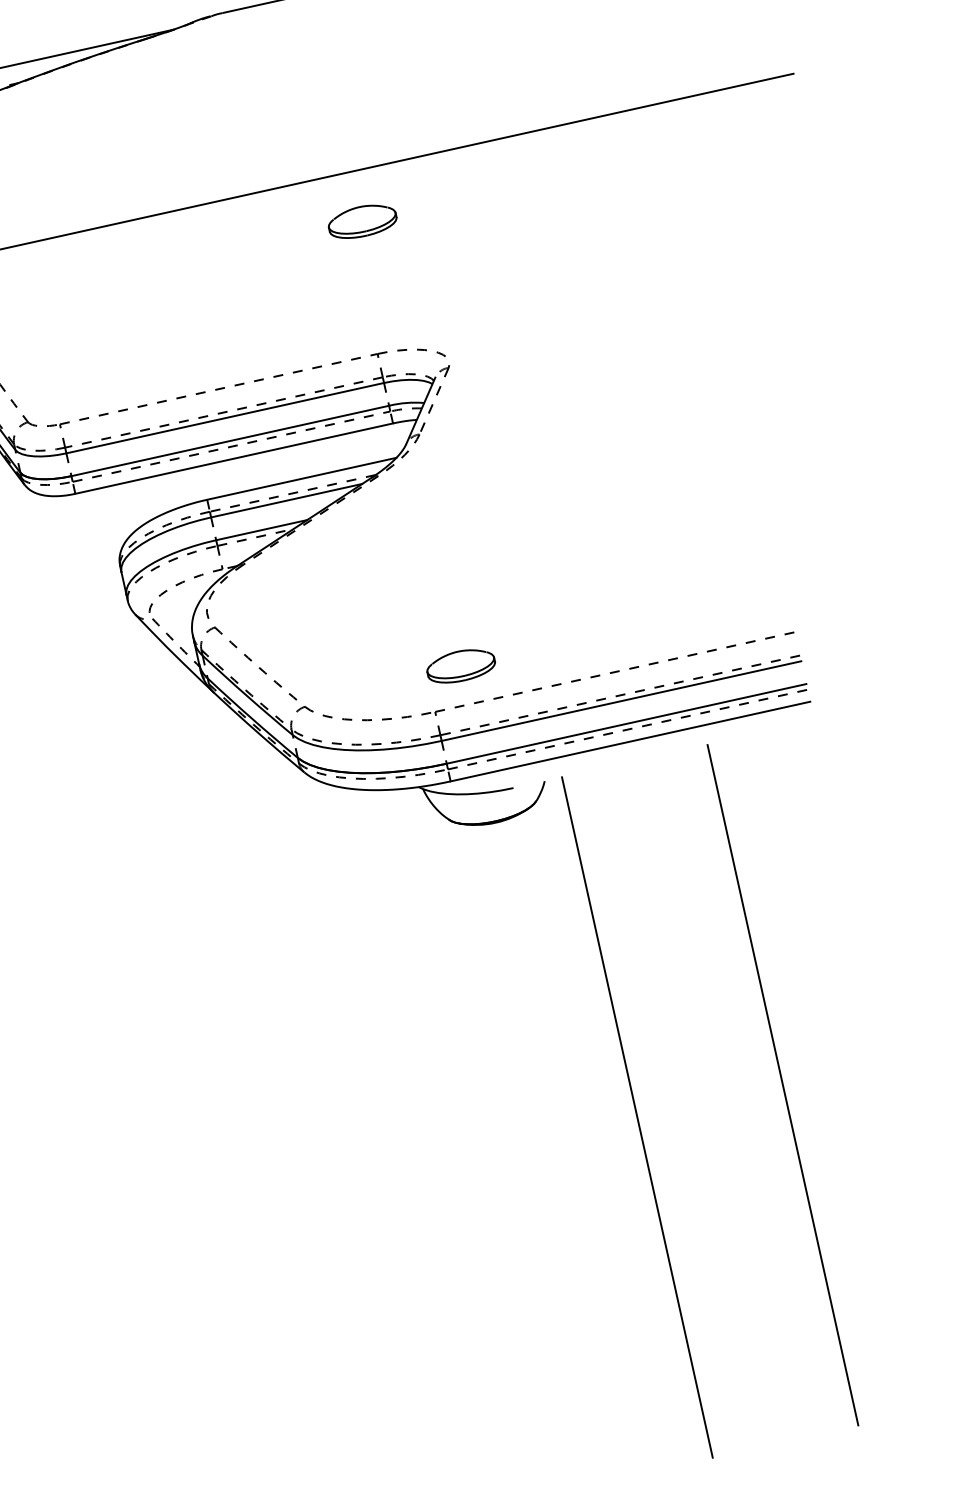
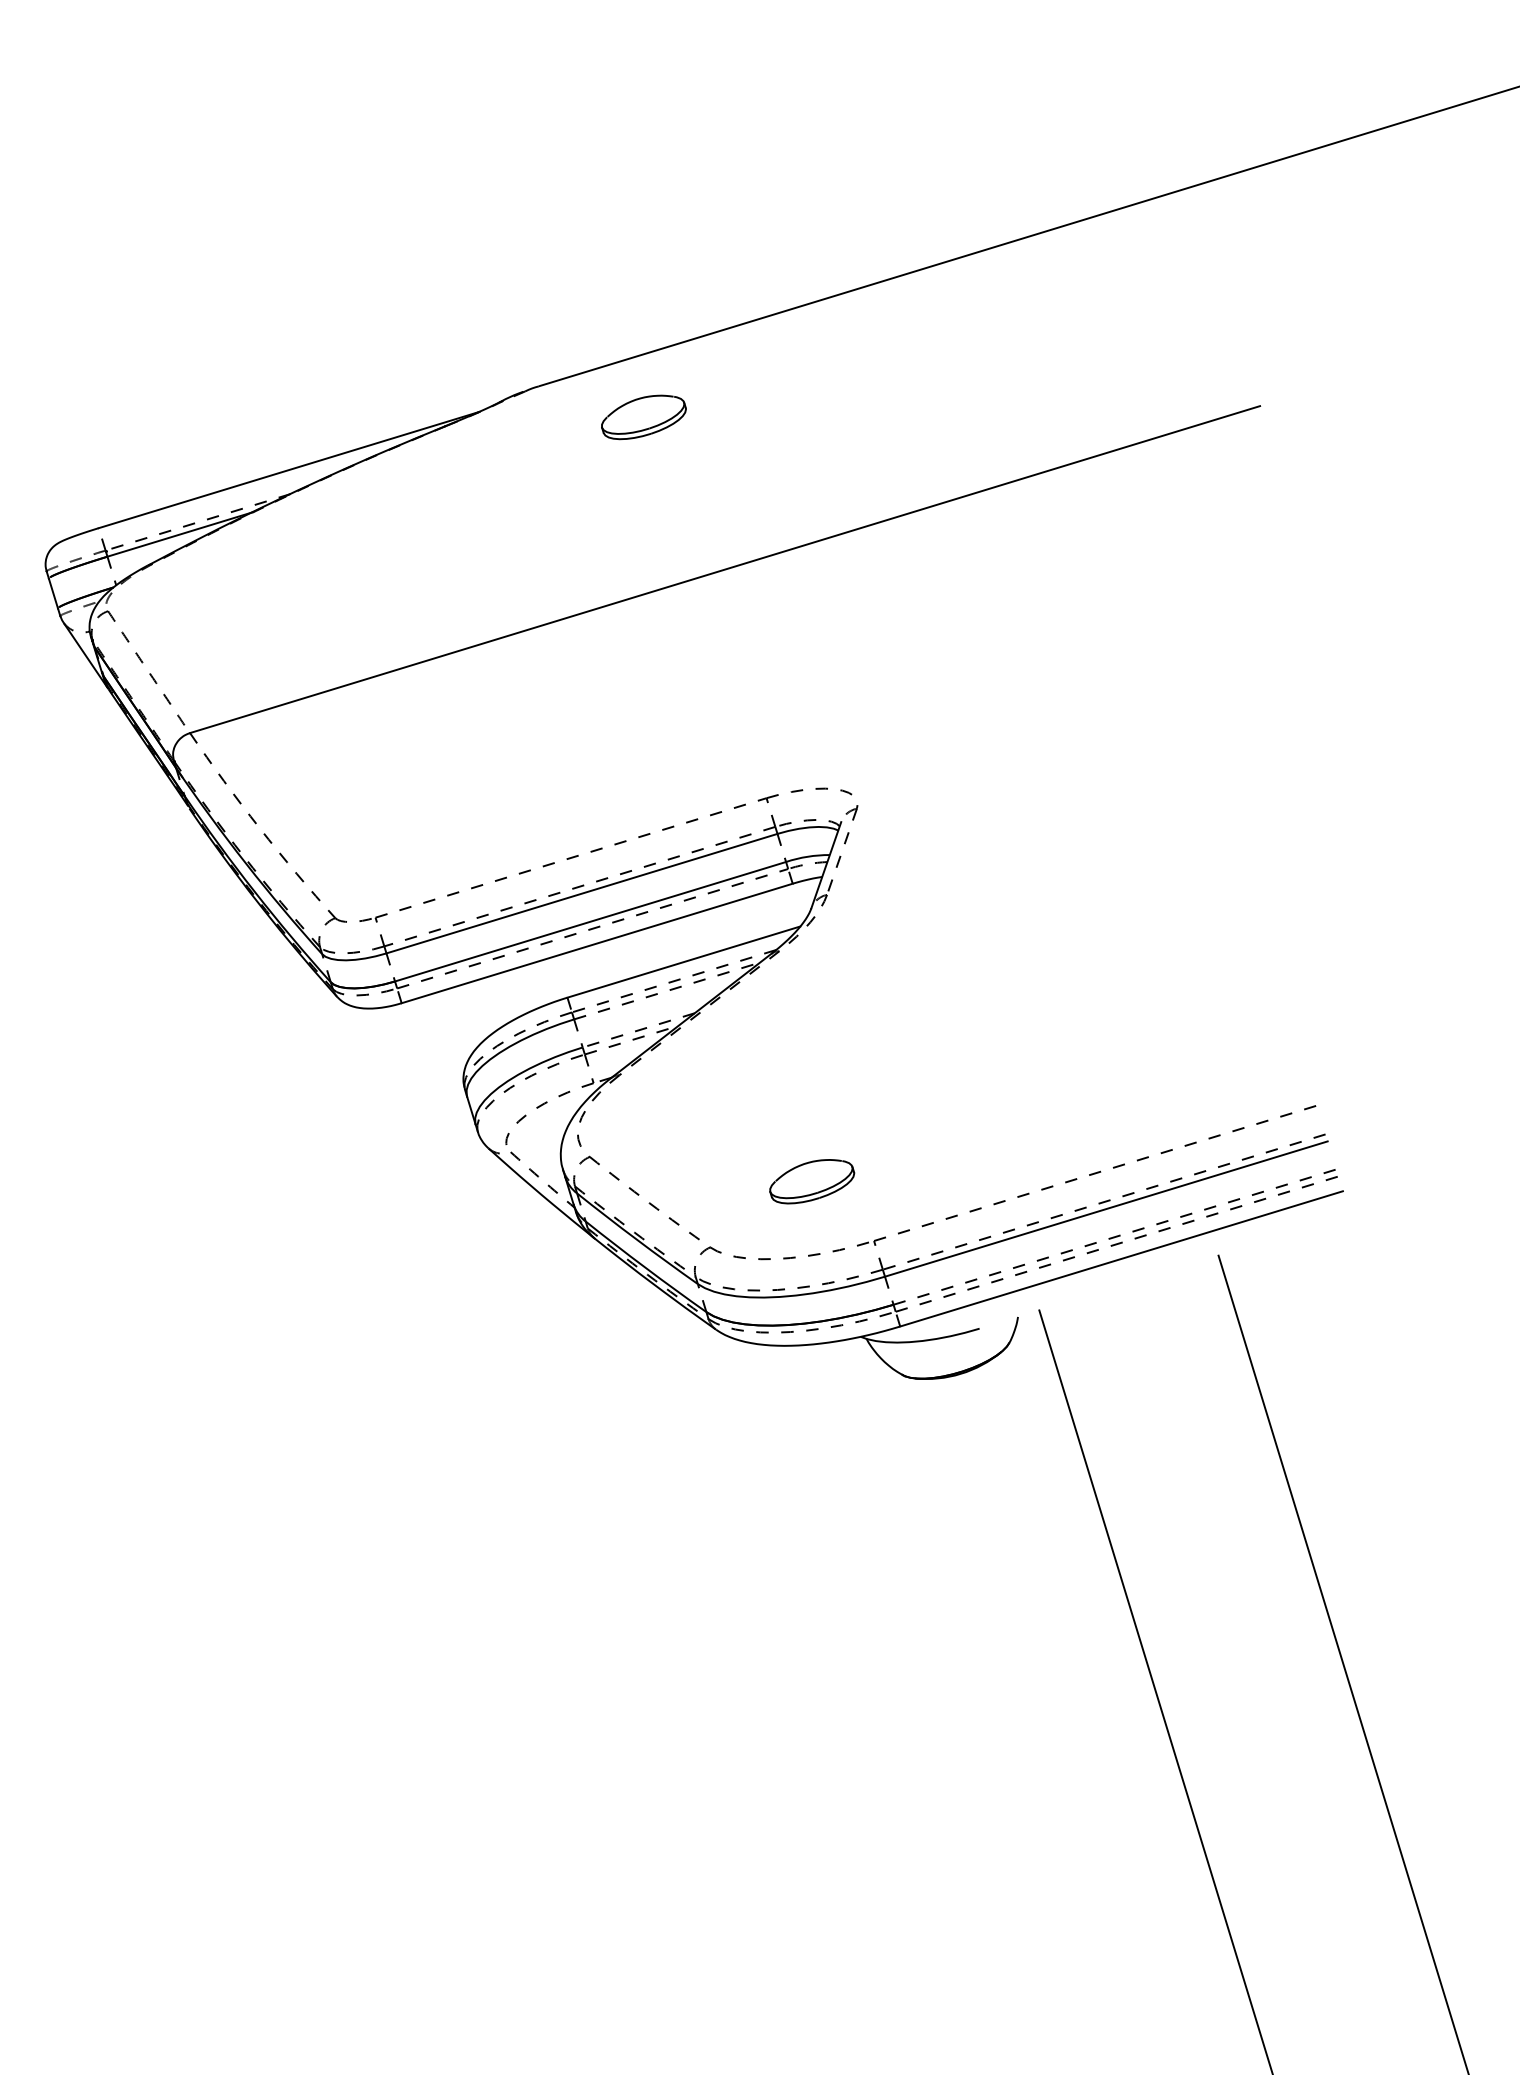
part: (362, 222) -> (643, 417), moved
line: (287, 500) -> (667, 990), solid -> dashed
line: (261, 530) -> (638, 1030), solid -> dashed
part: (461, 666) -> (812, 1181), moved
line: (627, 723) -> (1115, 1236), solid -> dashed

